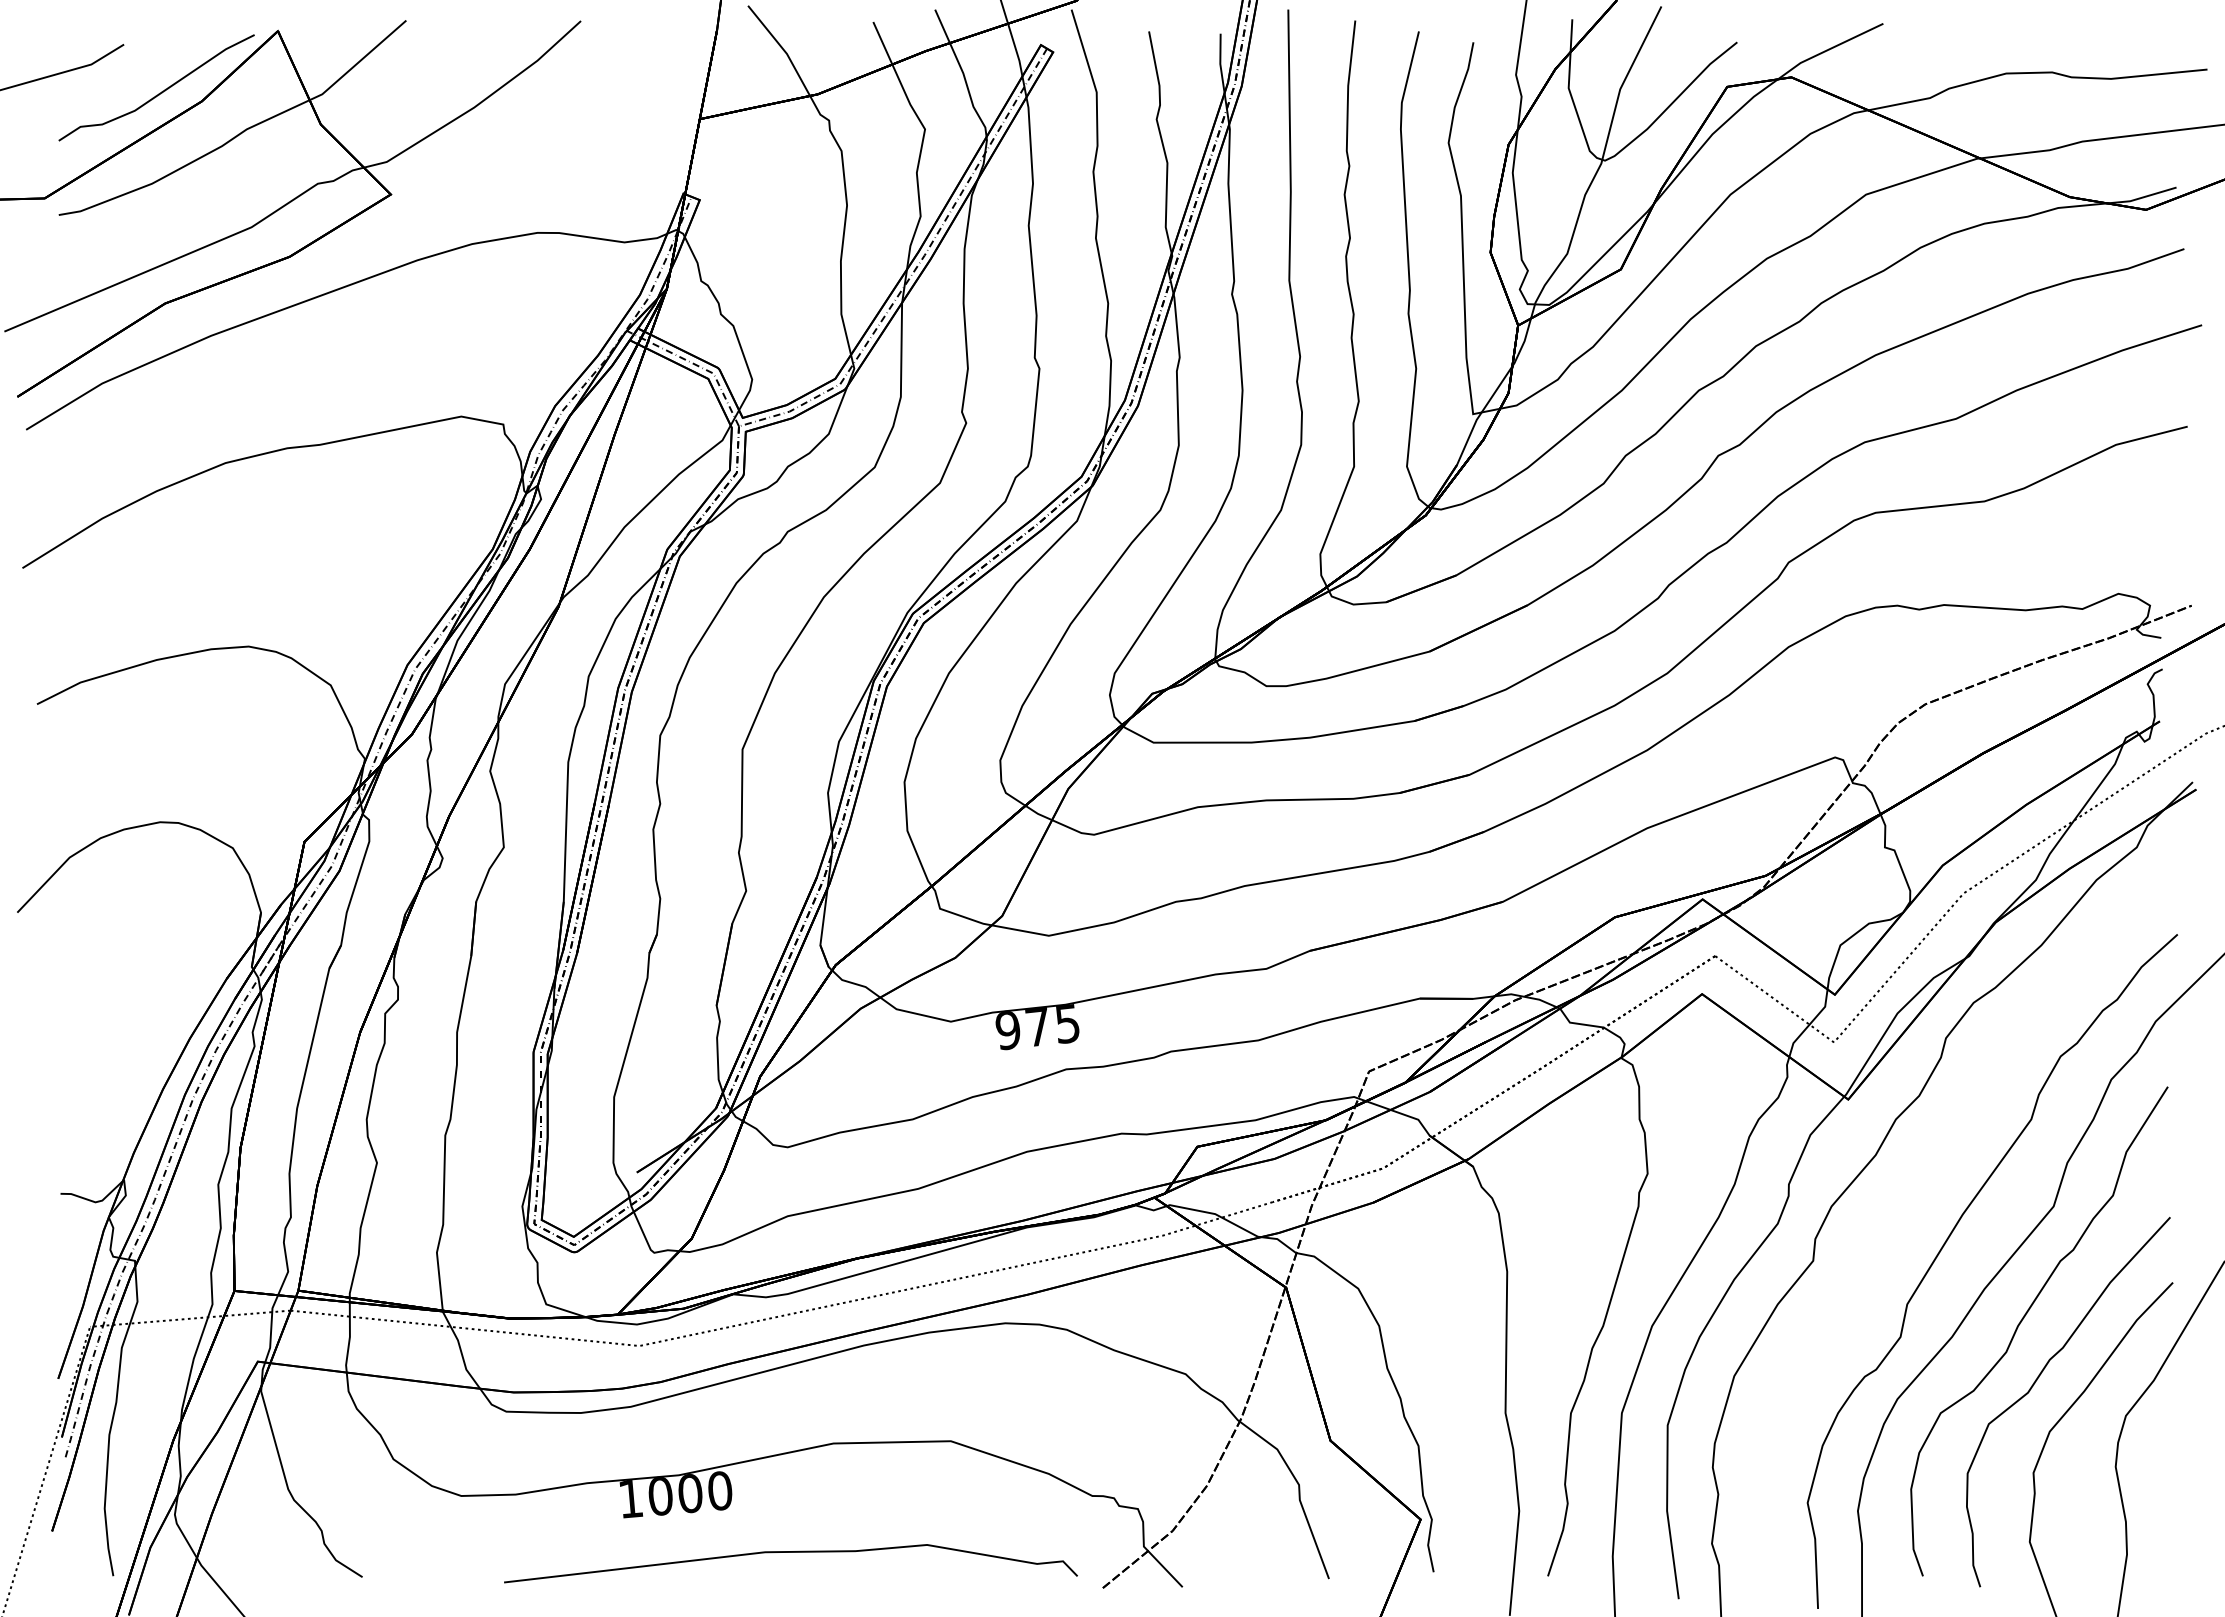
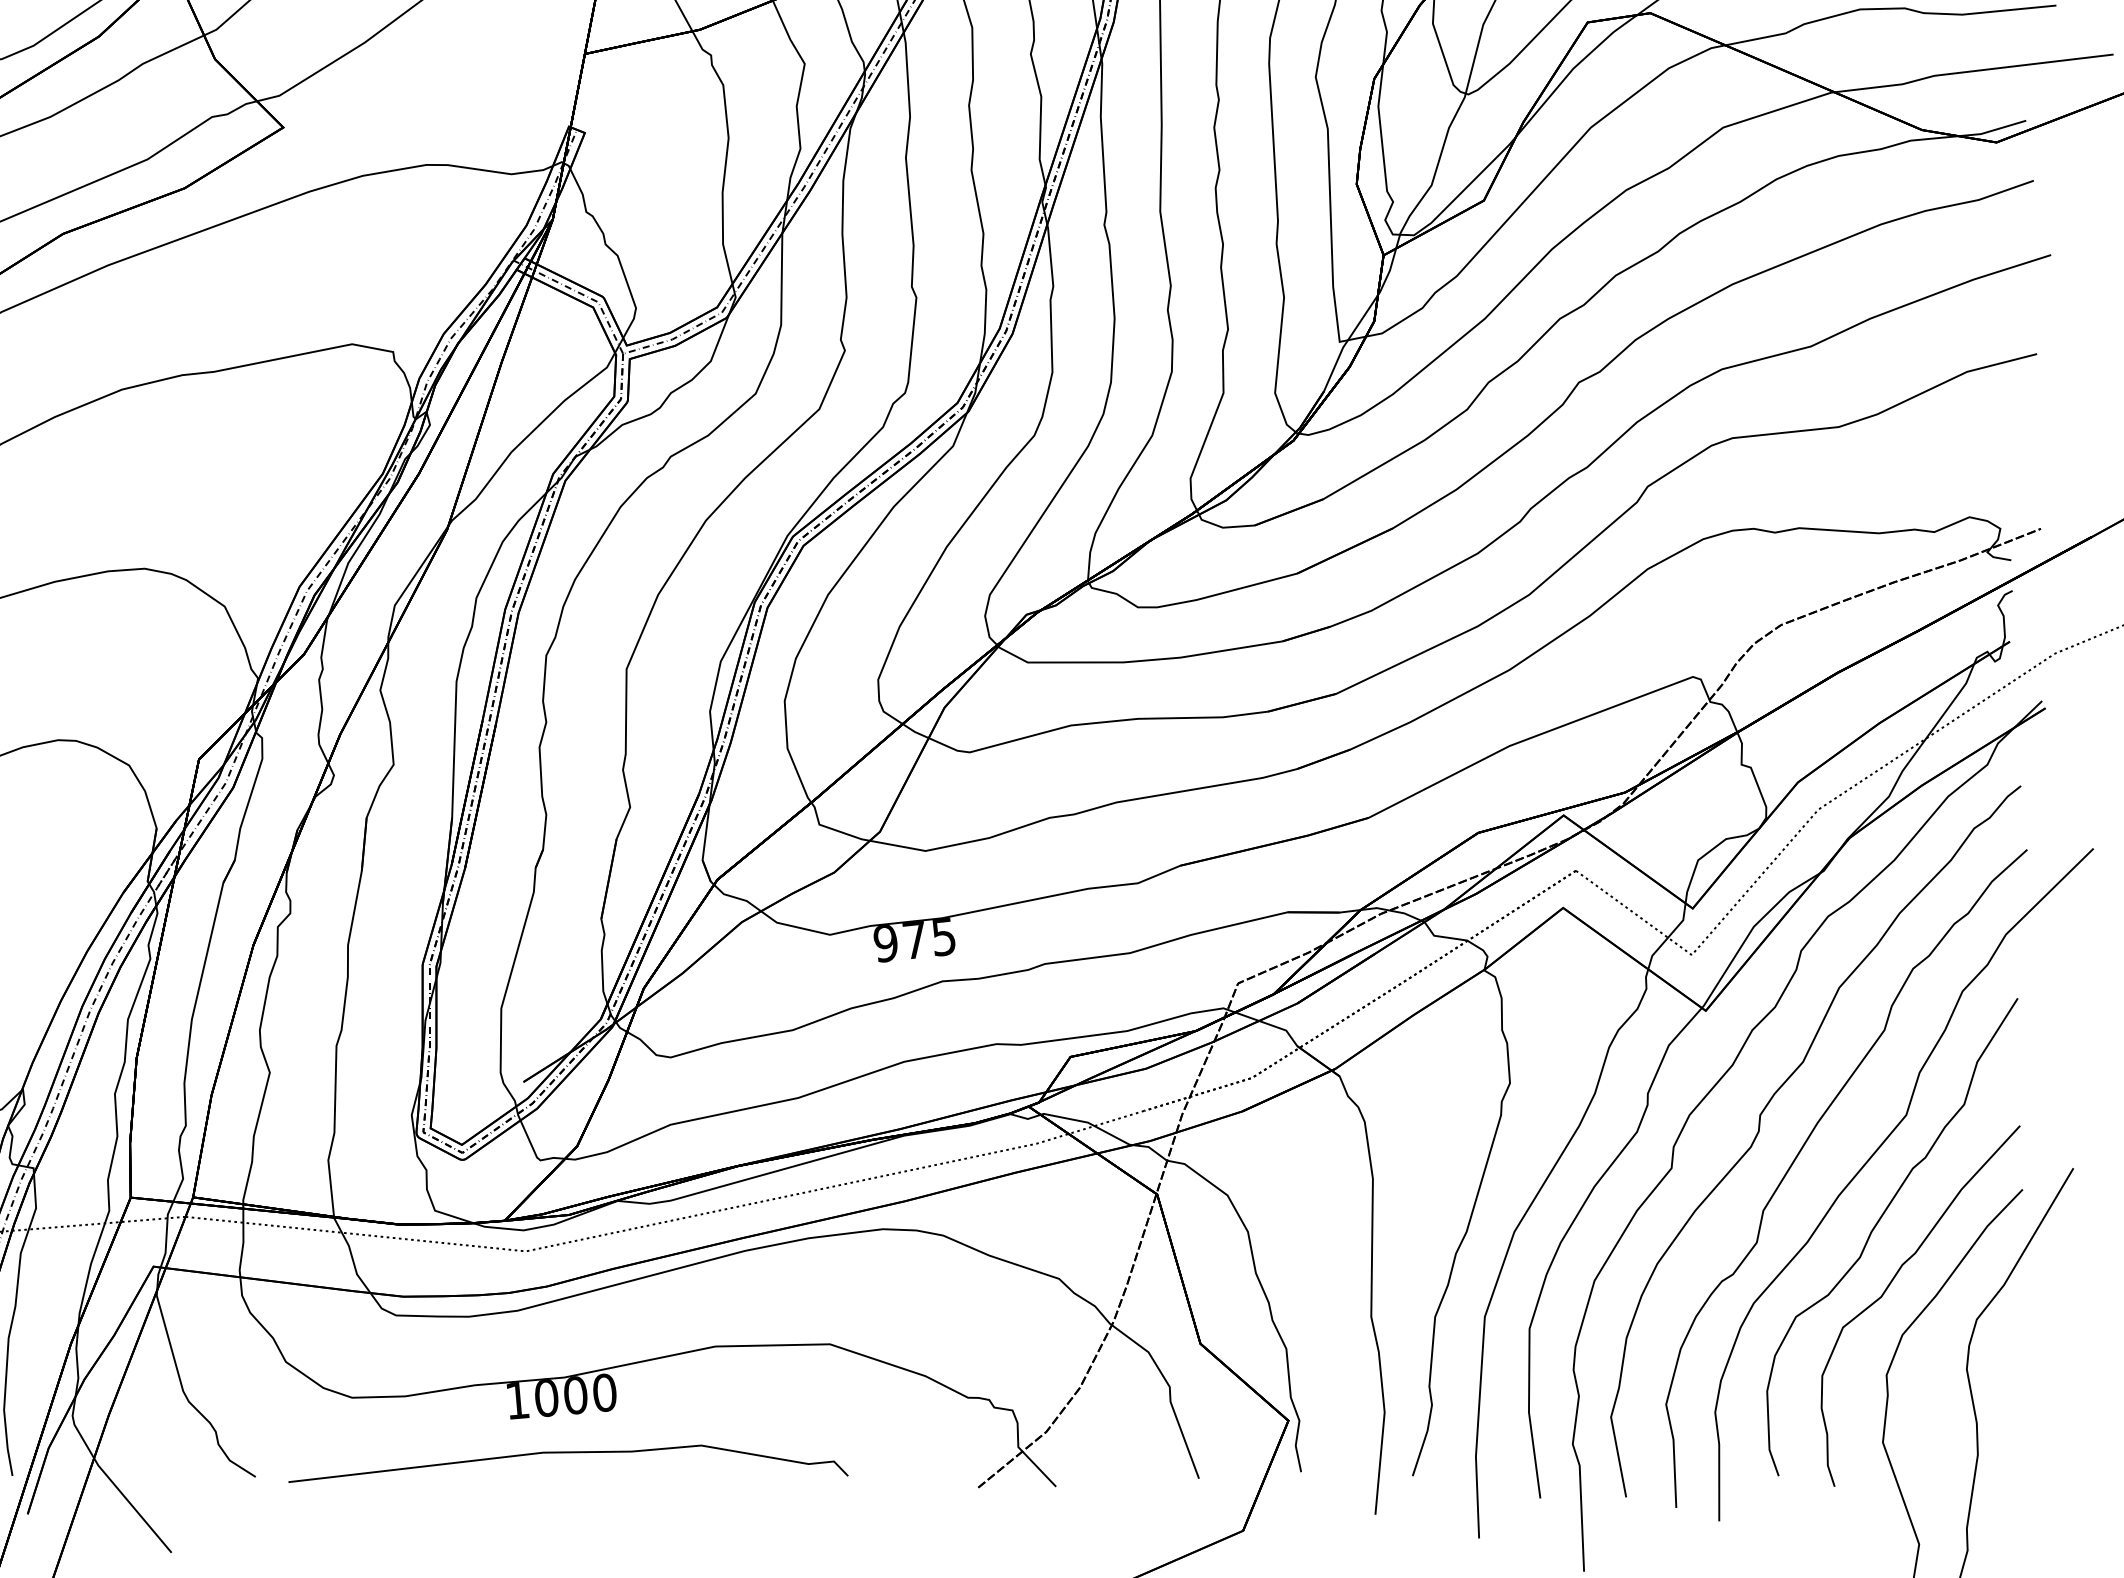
curve: (1903, 1223) -> (1759, 1131), added
curve: (790, 1552) -> (568, 1452), moved

